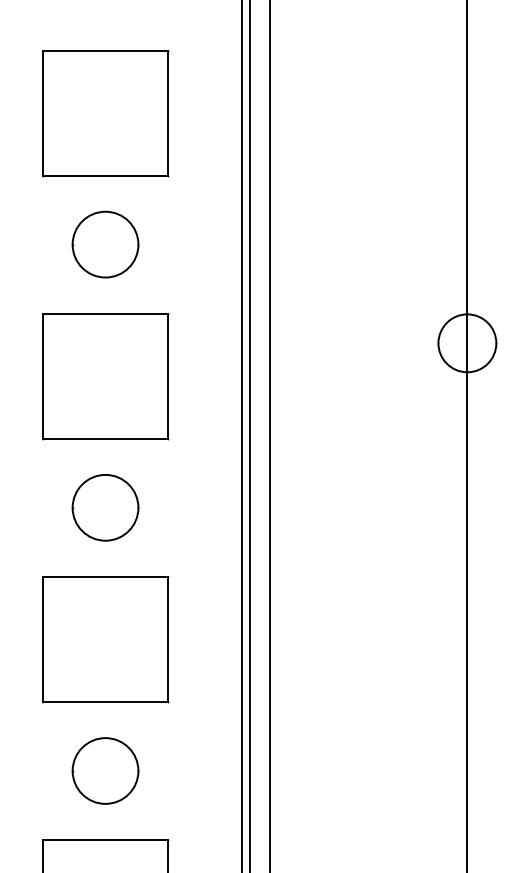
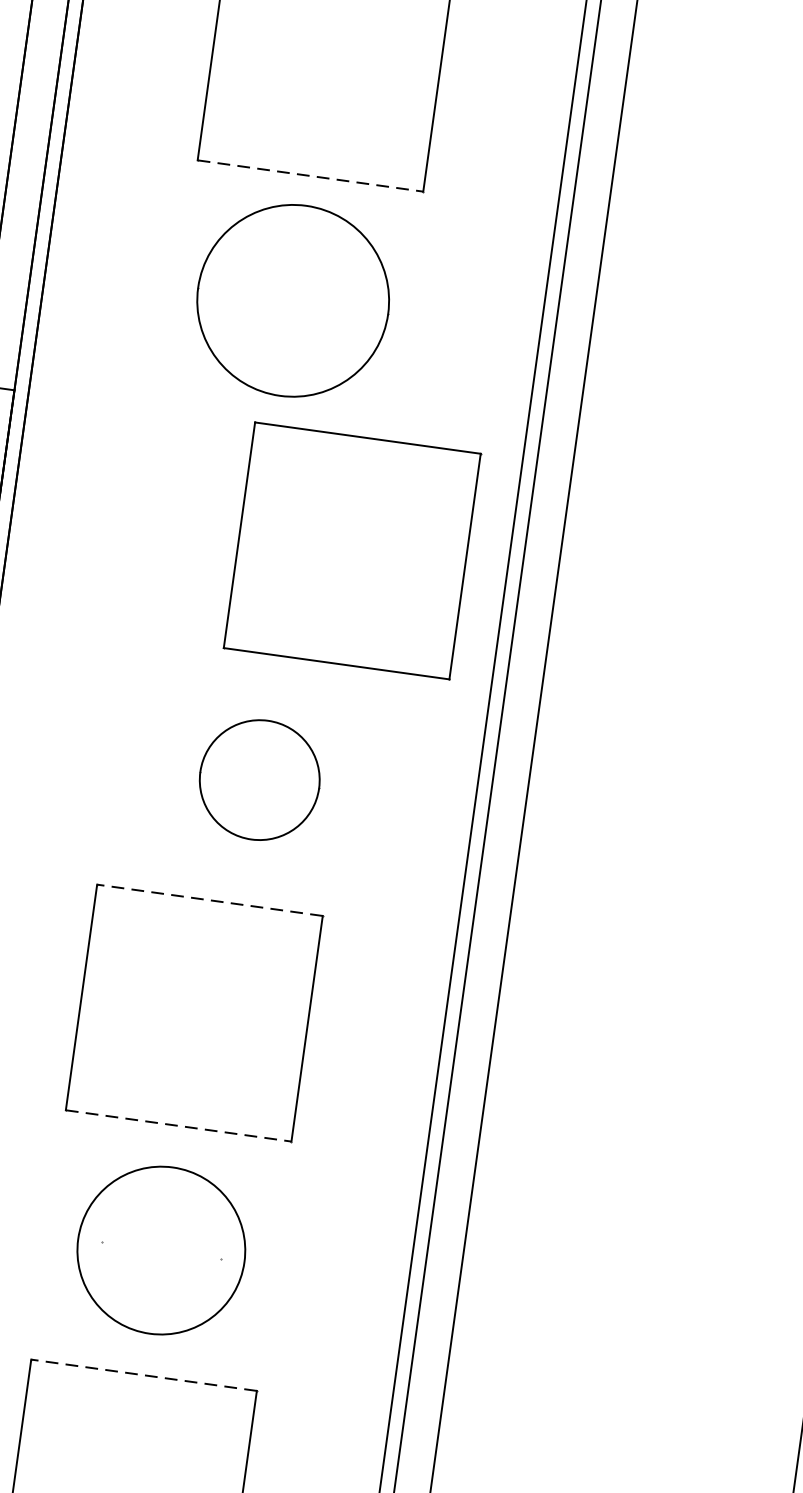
line: (105, 175) -> (310, 175), solid -> dashed
part: (105, 244) -> (293, 300), size x1.6
part: (105, 376) -> (352, 551), moved
part: (105, 507) -> (259, 779), moved
line: (105, 576) -> (210, 899), solid -> dashed
line: (105, 701) -> (178, 1125), solid -> dashed
circle: (105, 770) -> (161, 1249), size x1.4
line: (105, 840) -> (143, 1376), solid -> dashed

